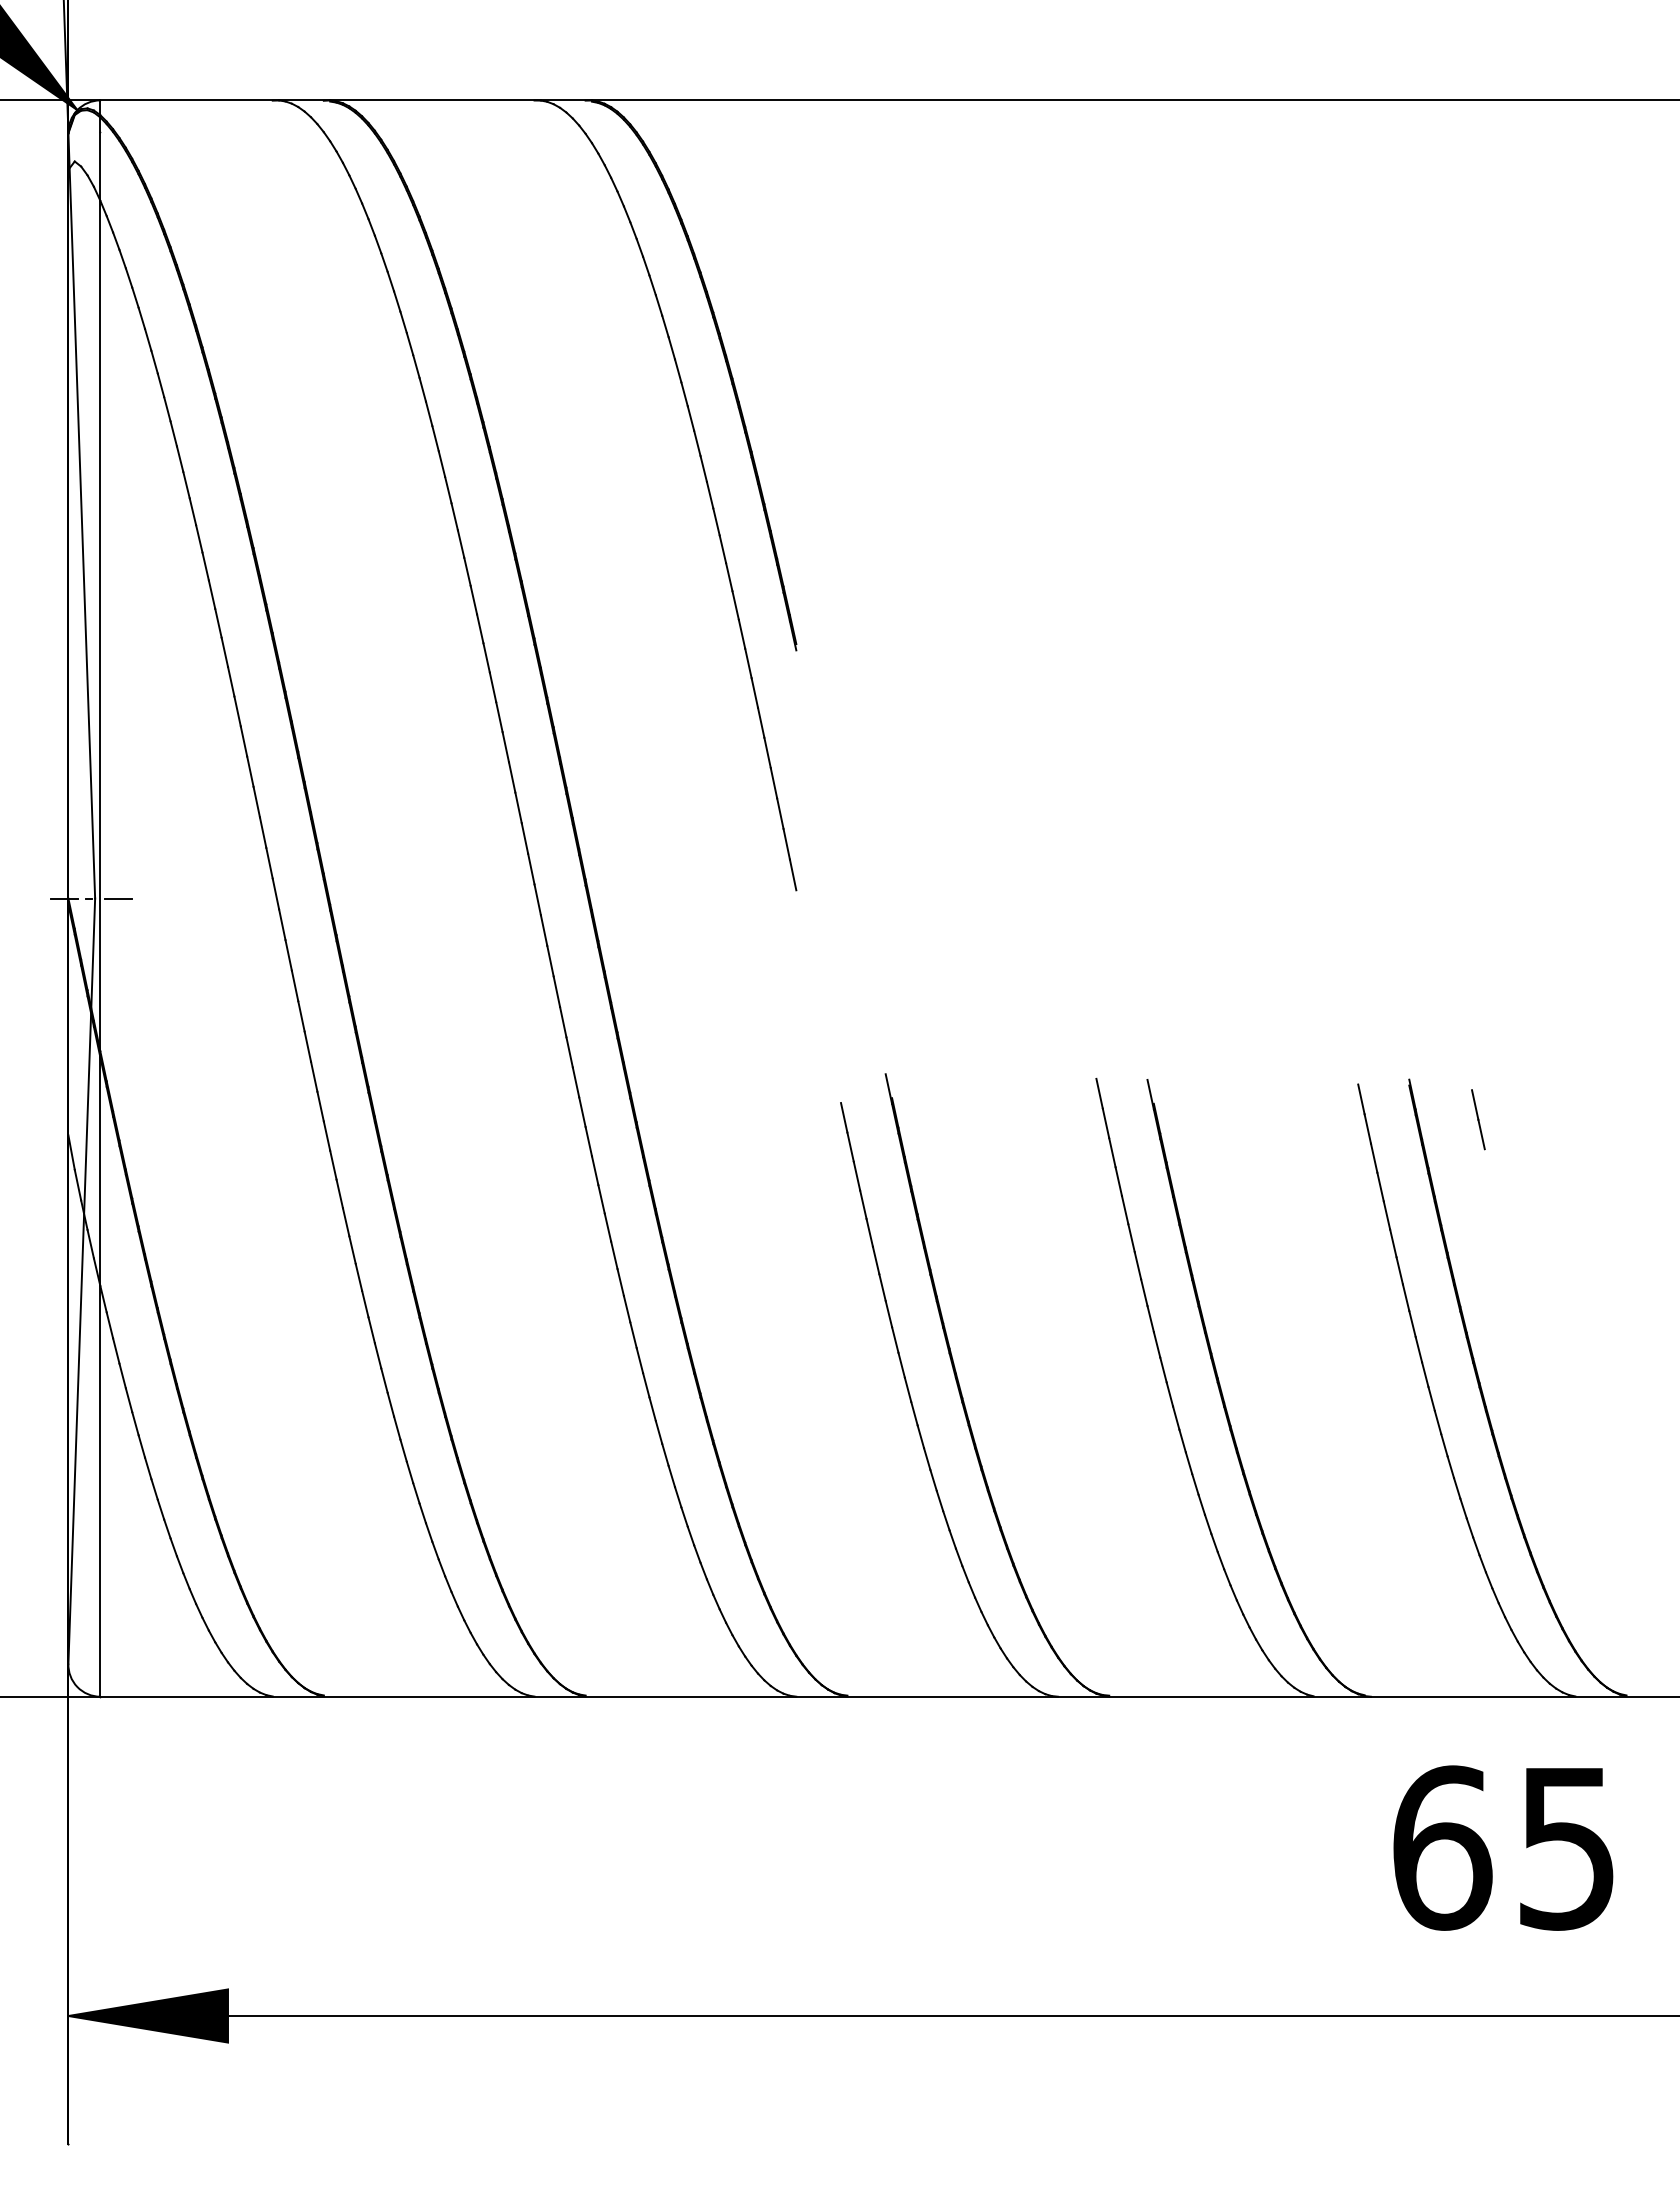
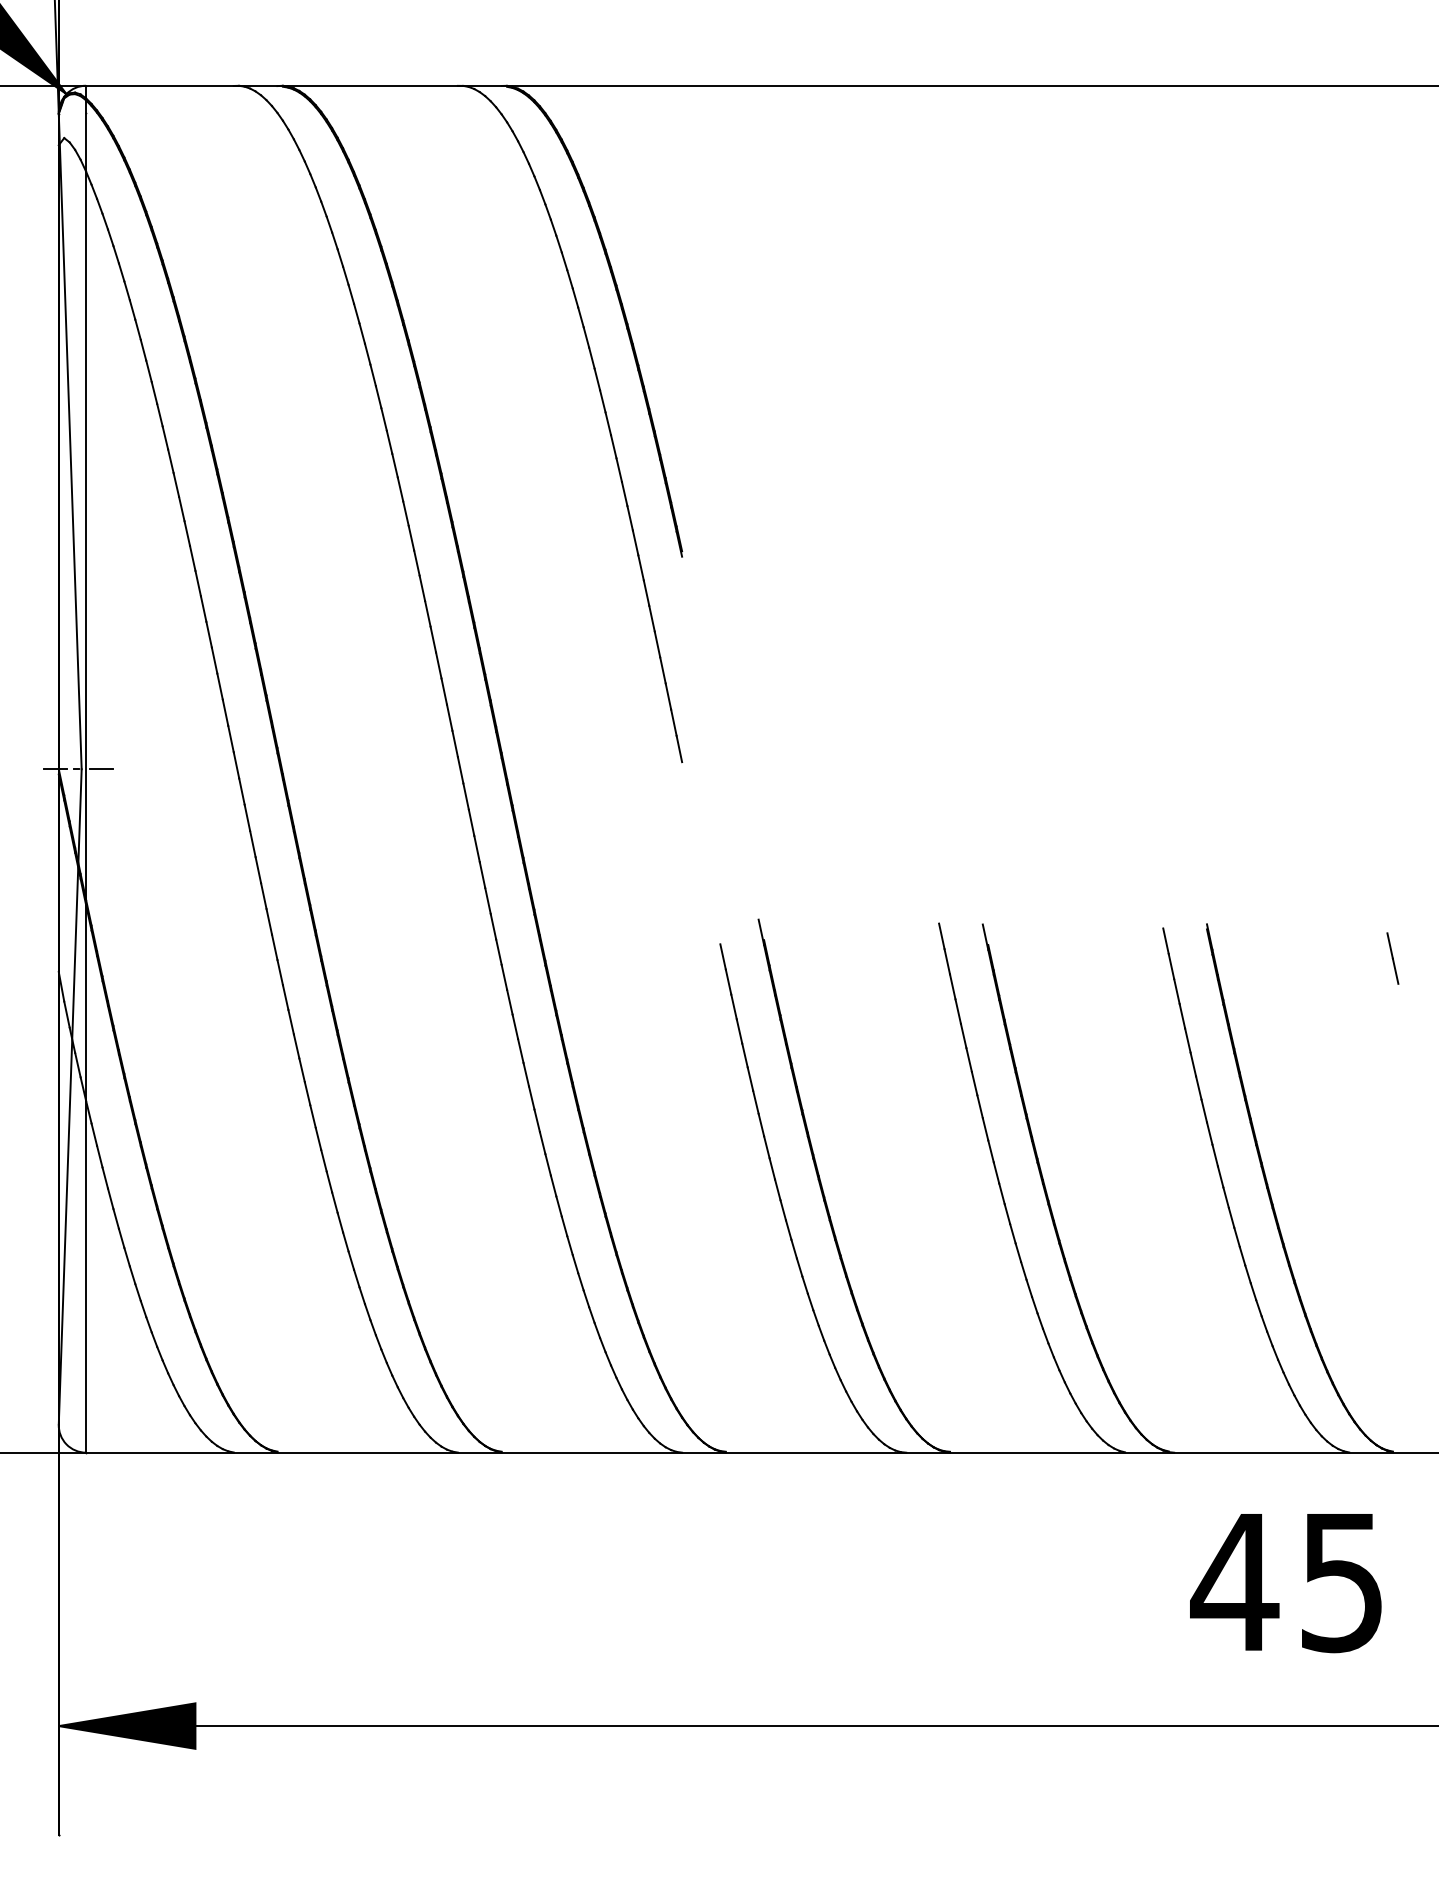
line: (1478, 1119) -> (1392, 958), moved
text: (1441, 1847) -> (1234, 1581), 65 -> 45

